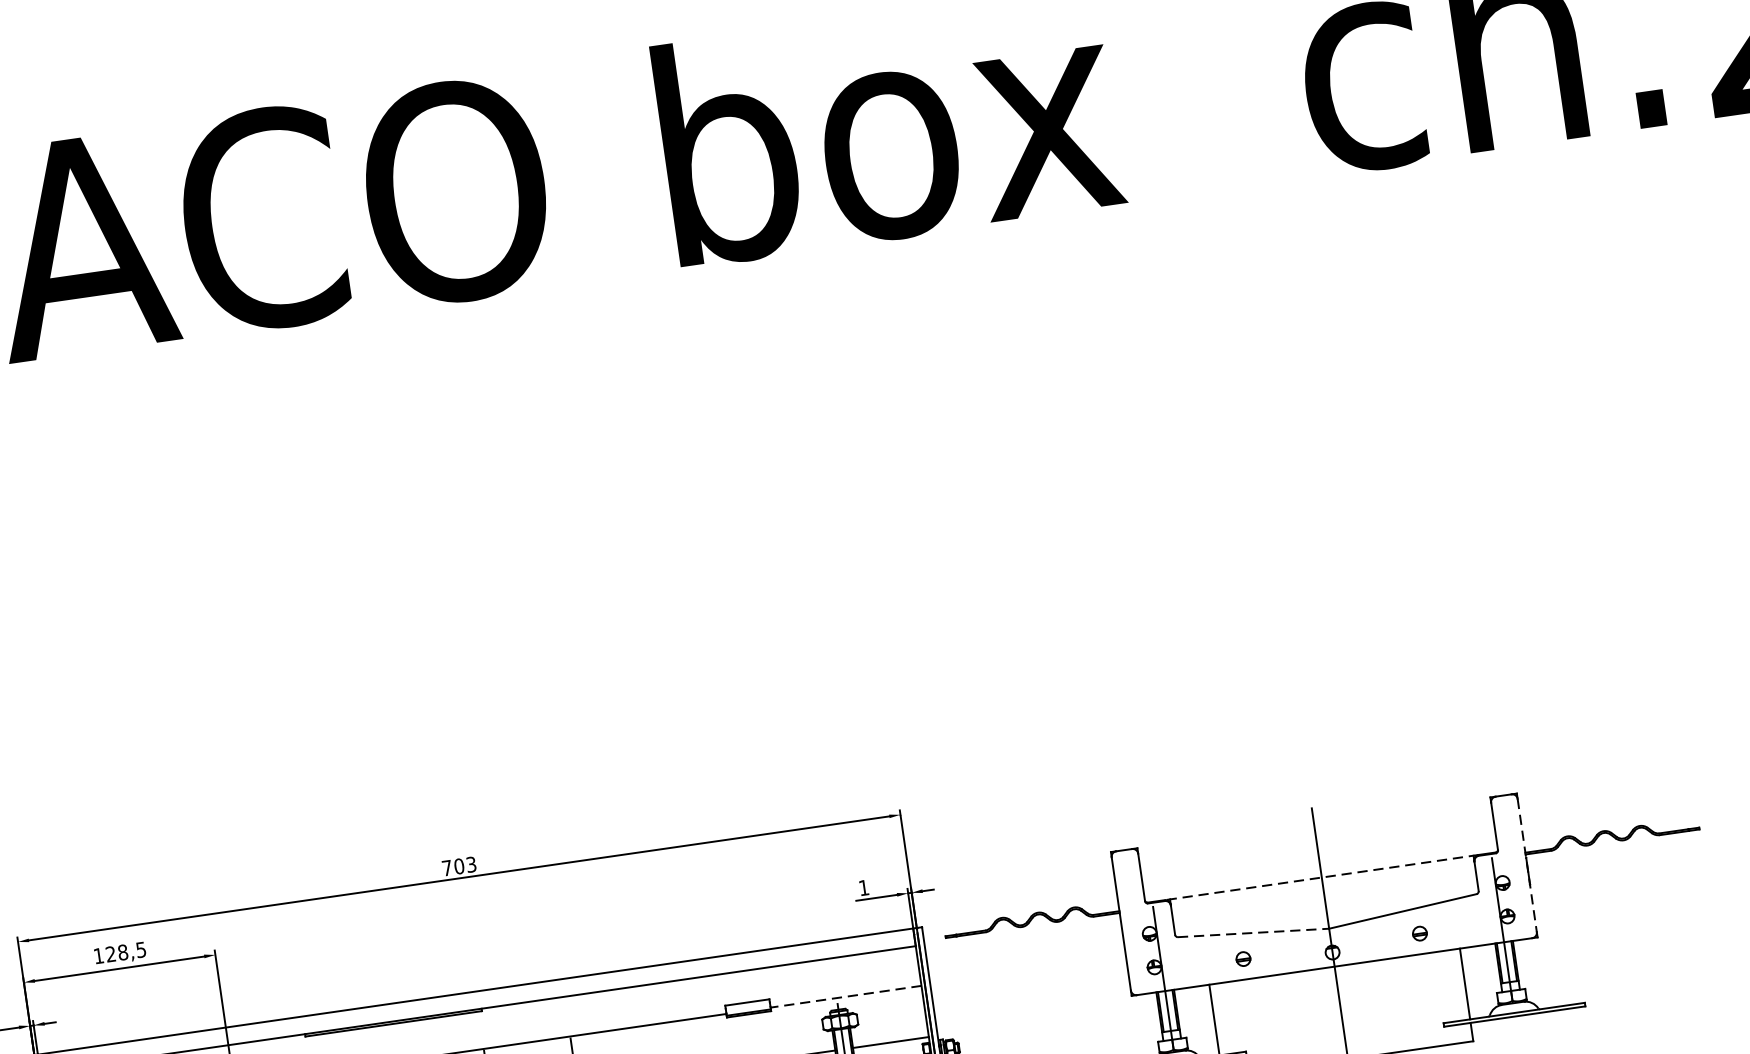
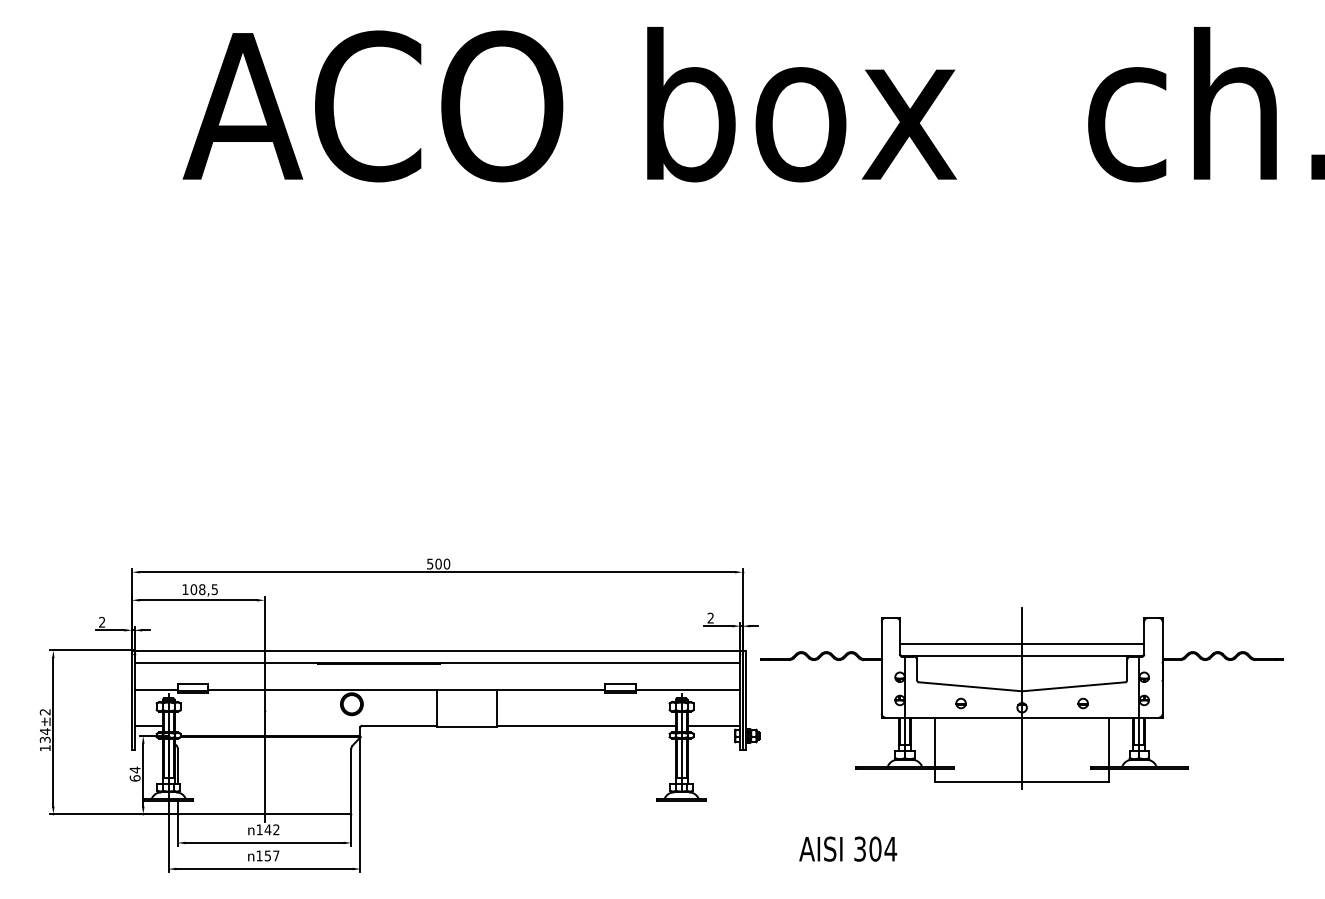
line: (1319, 859) -> (1022, 643), added
text: (459, 865) -> (438, 563), 703 -> 500
line: (1527, 866) -> (1162, 668), dashed -> solid
line: (1322, 876) -> (1022, 655), dashed -> solid
text: (863, 886) -> (710, 617), 1 -> 2
line: (1253, 932) -> (970, 686), dashed -> solid
text: (110, 954) -> (193, 589), 128,5 -> 108,5
line: (845, 997) -> (687, 690), dashed -> solid

